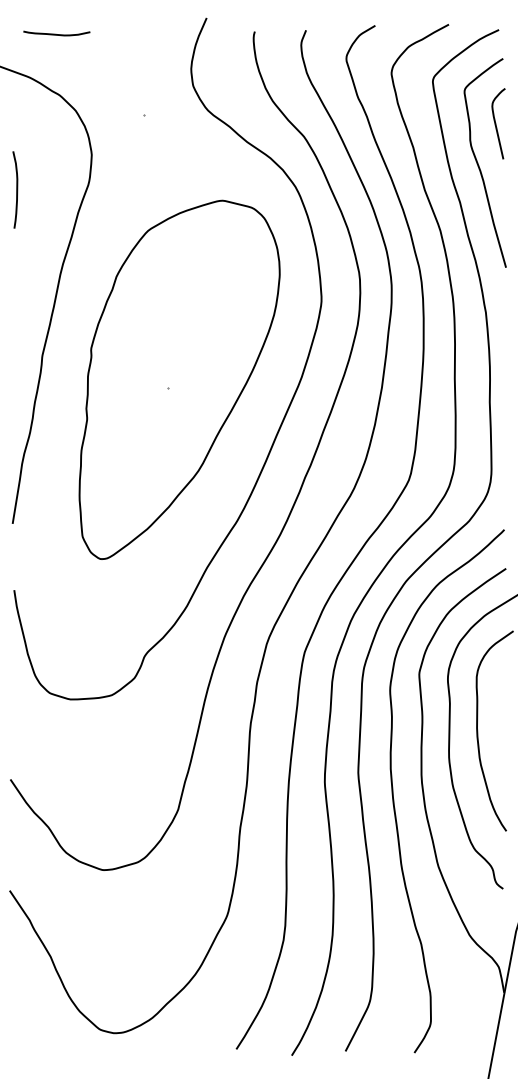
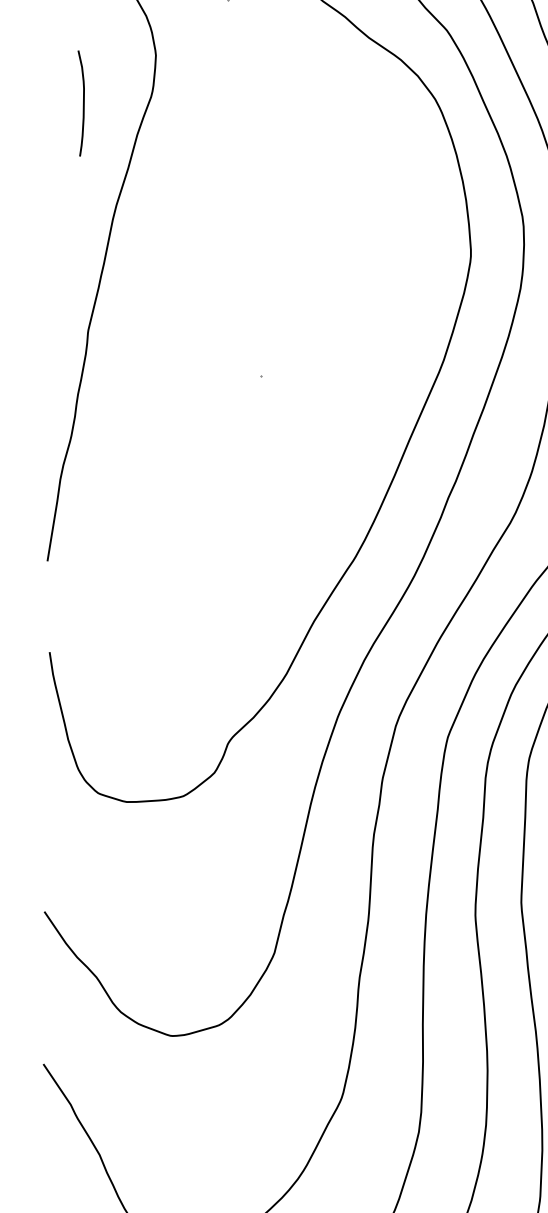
curve: (16, 189) -> (82, 102), moved
part: (179, 379) -> (276, 363), removed

